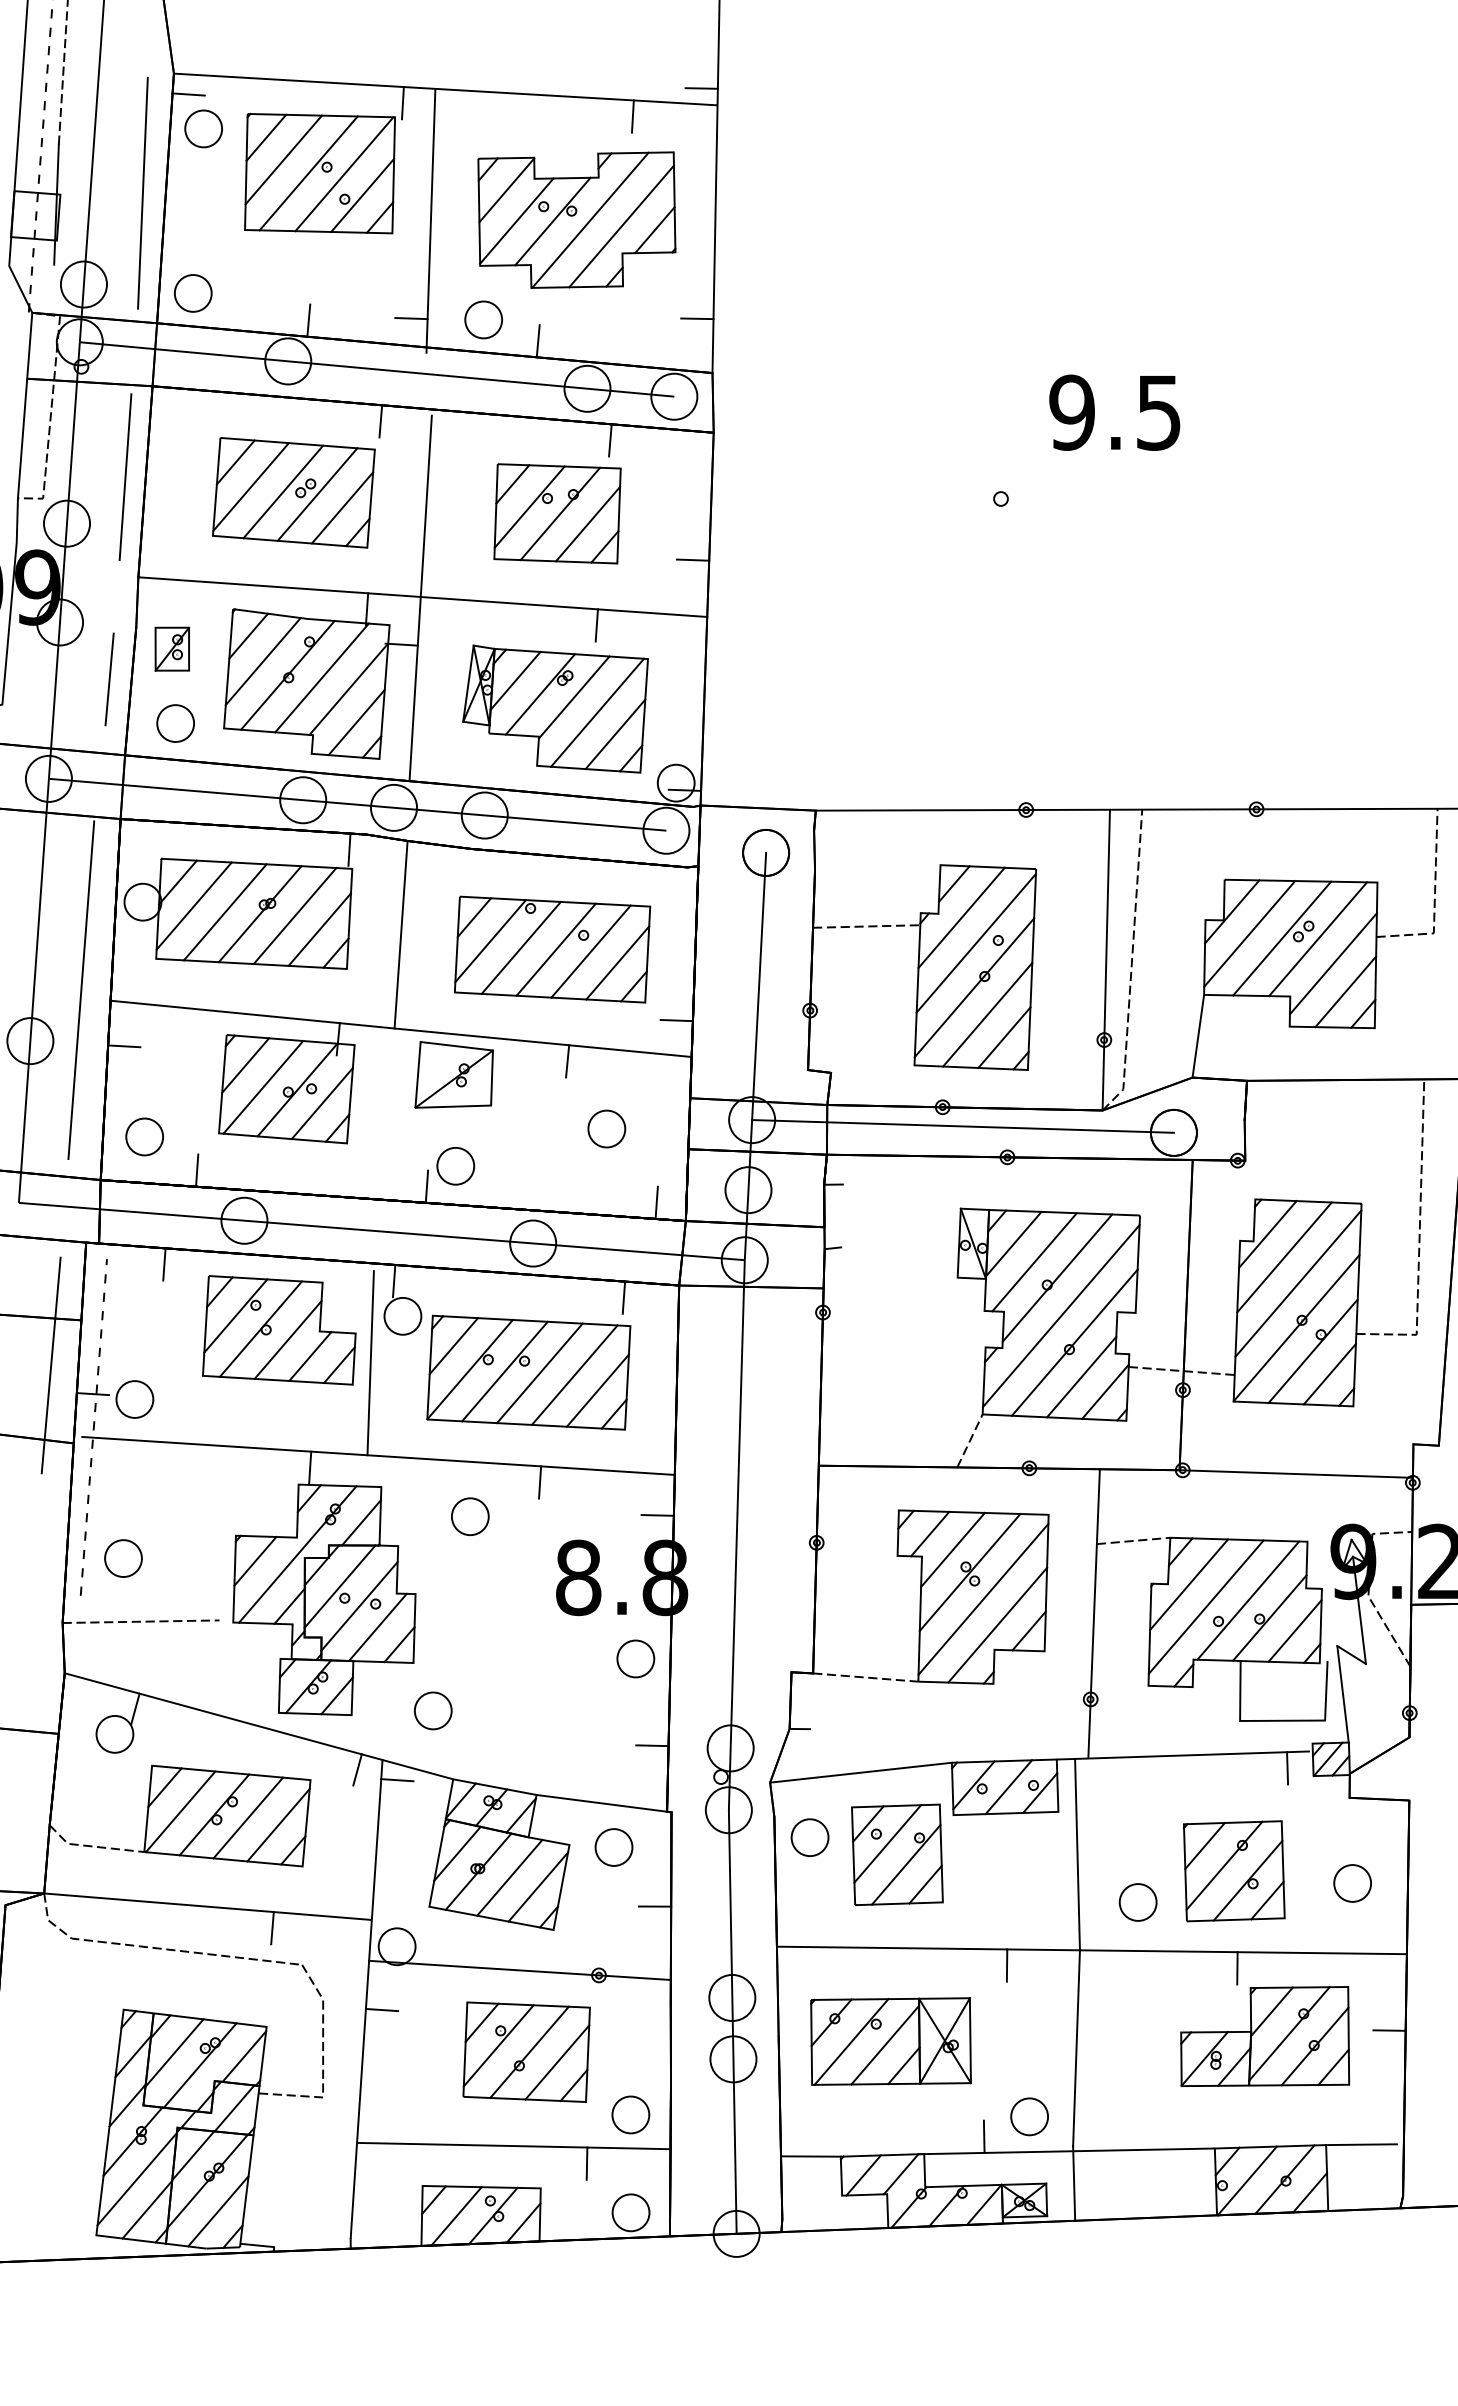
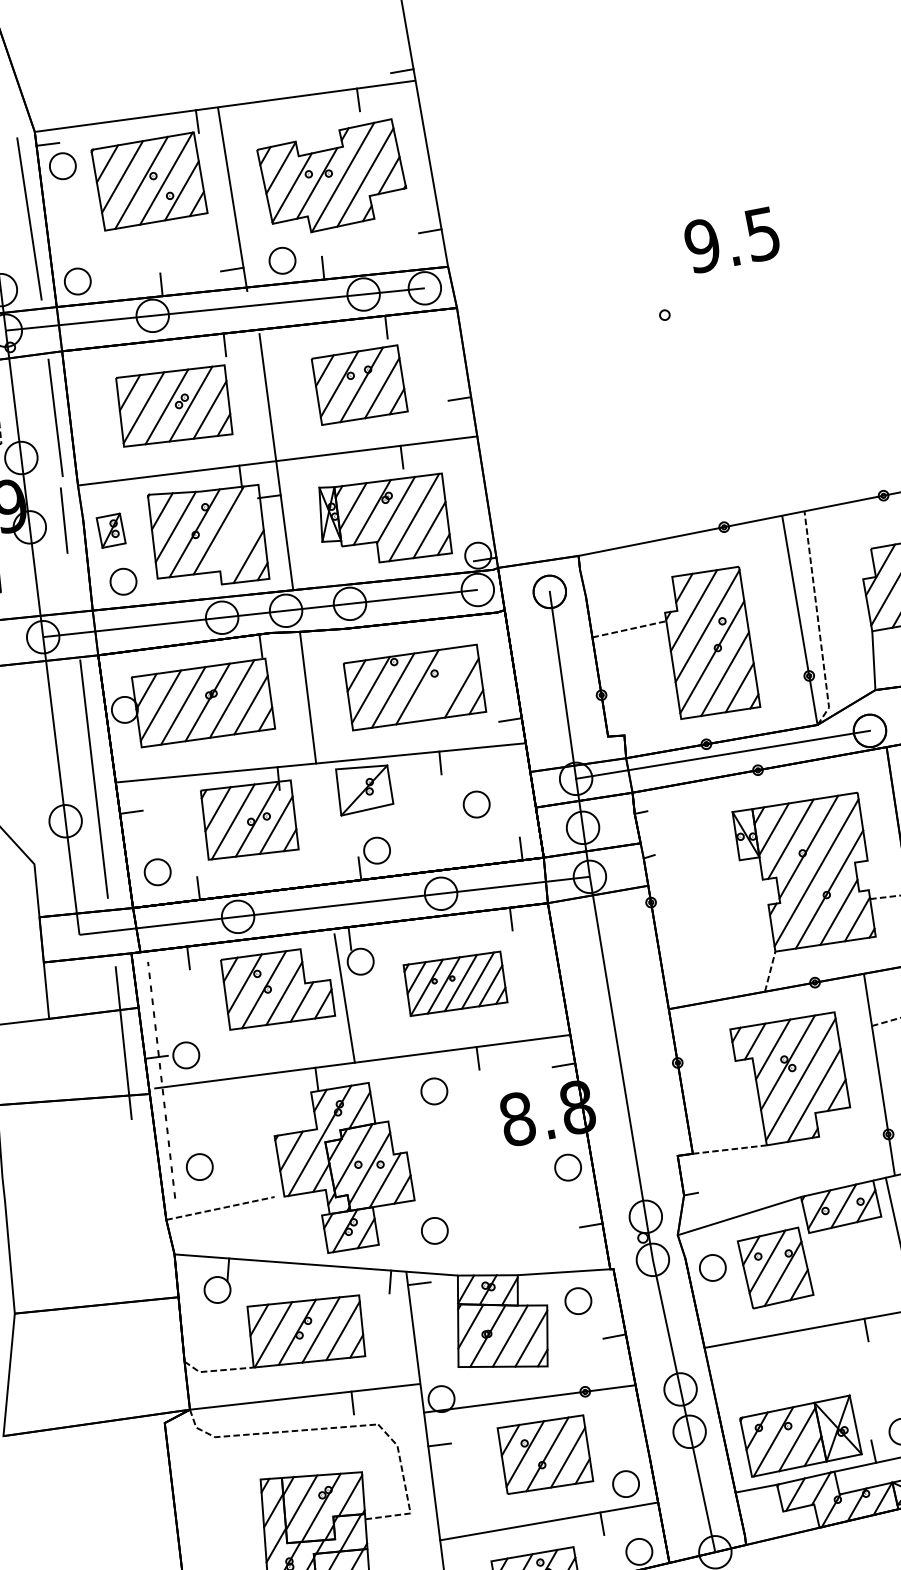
line: (109, 679) -> (64, 520), moved
line: (348, 688) -> (238, 534), removed
line: (590, 951) -> (441, 683), removed
part: (528, 1372) -> (455, 983), size x0.7
part: (890, 2041) -> (800, 1436), moved

